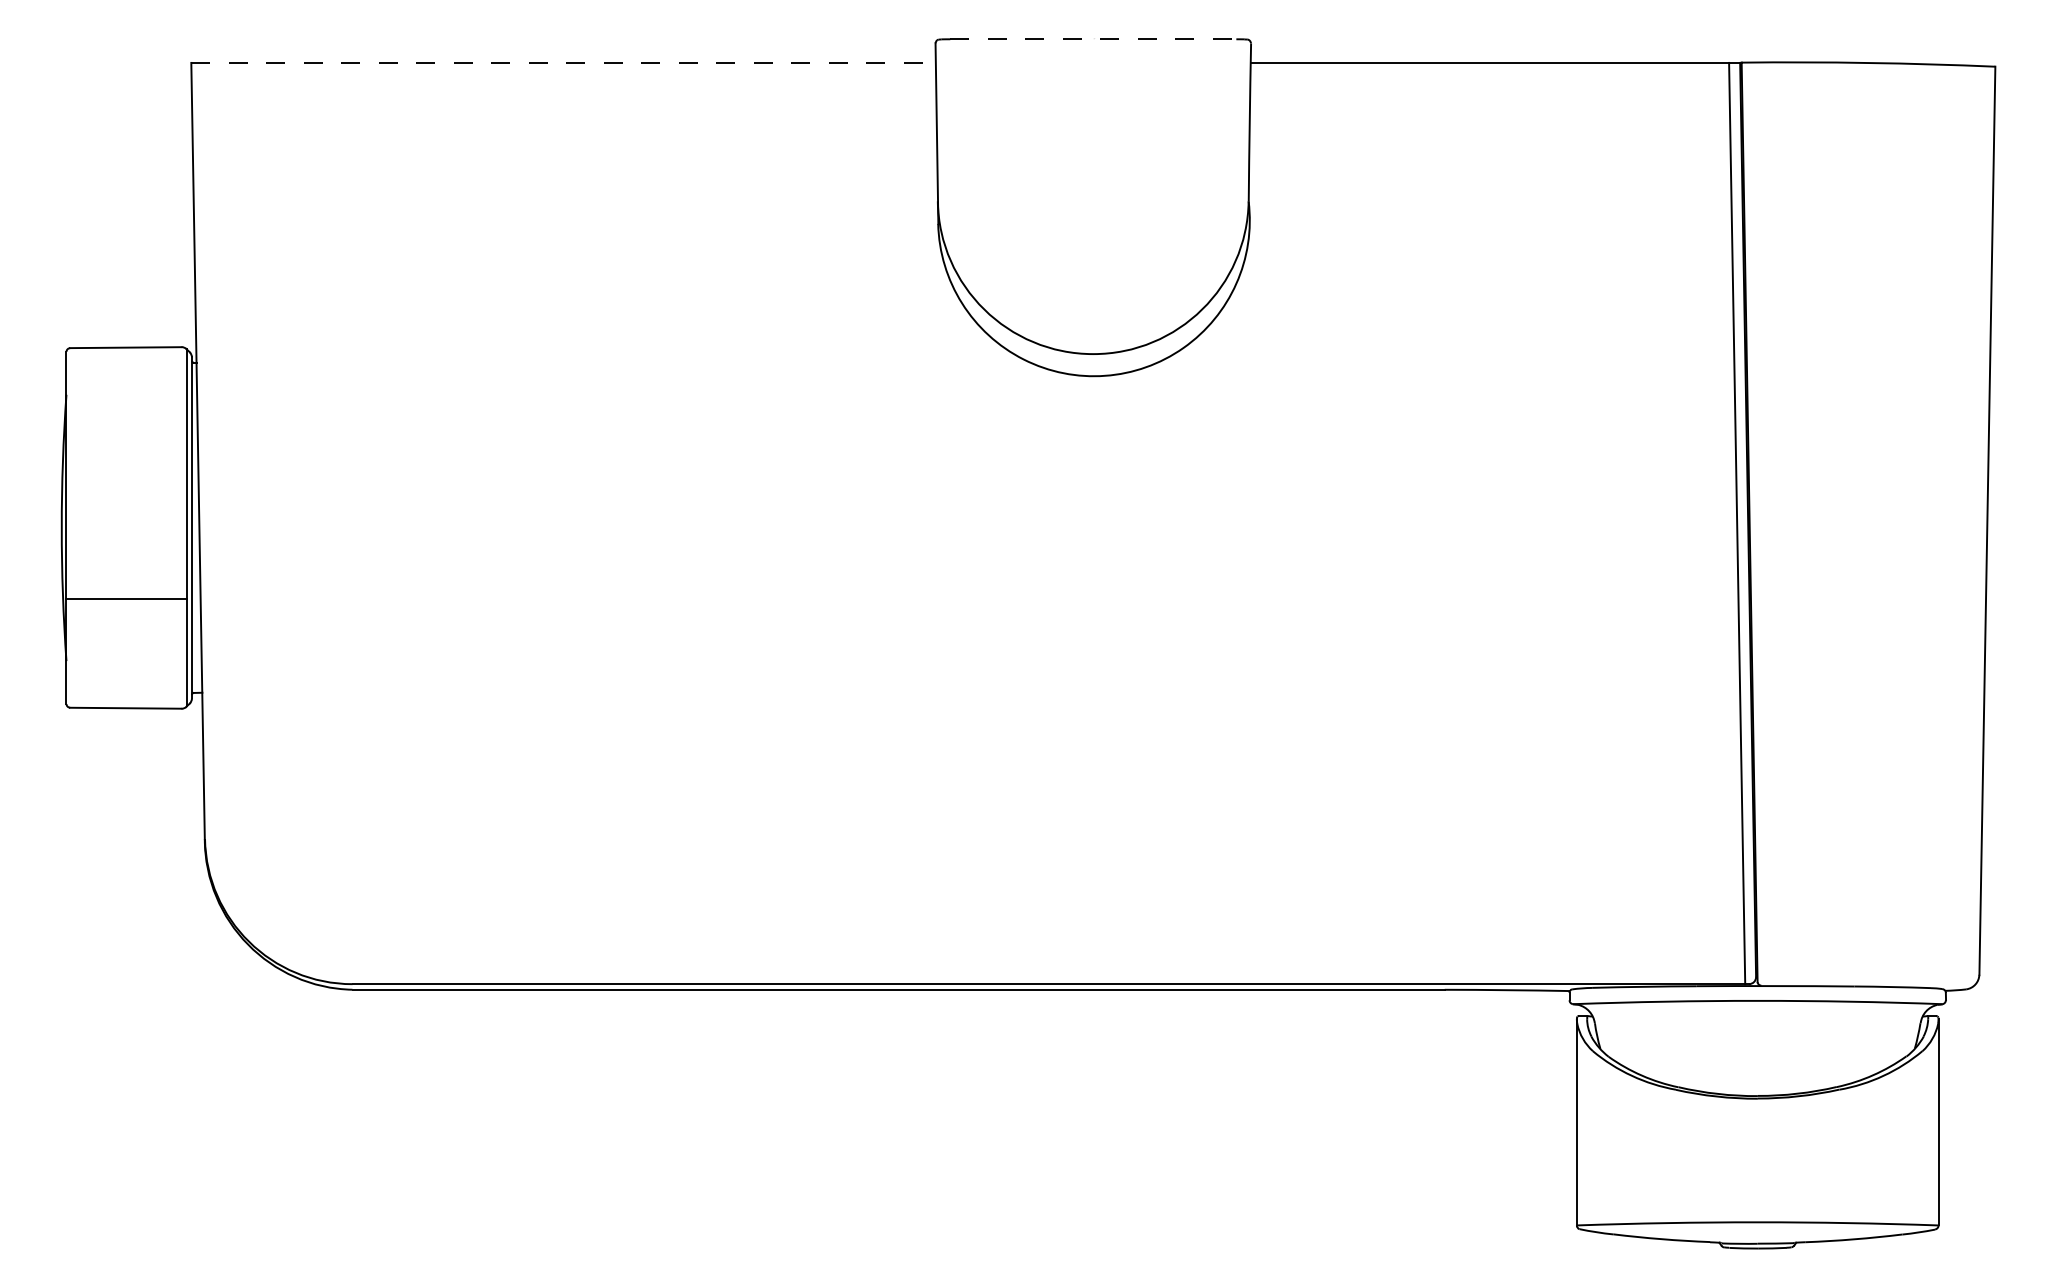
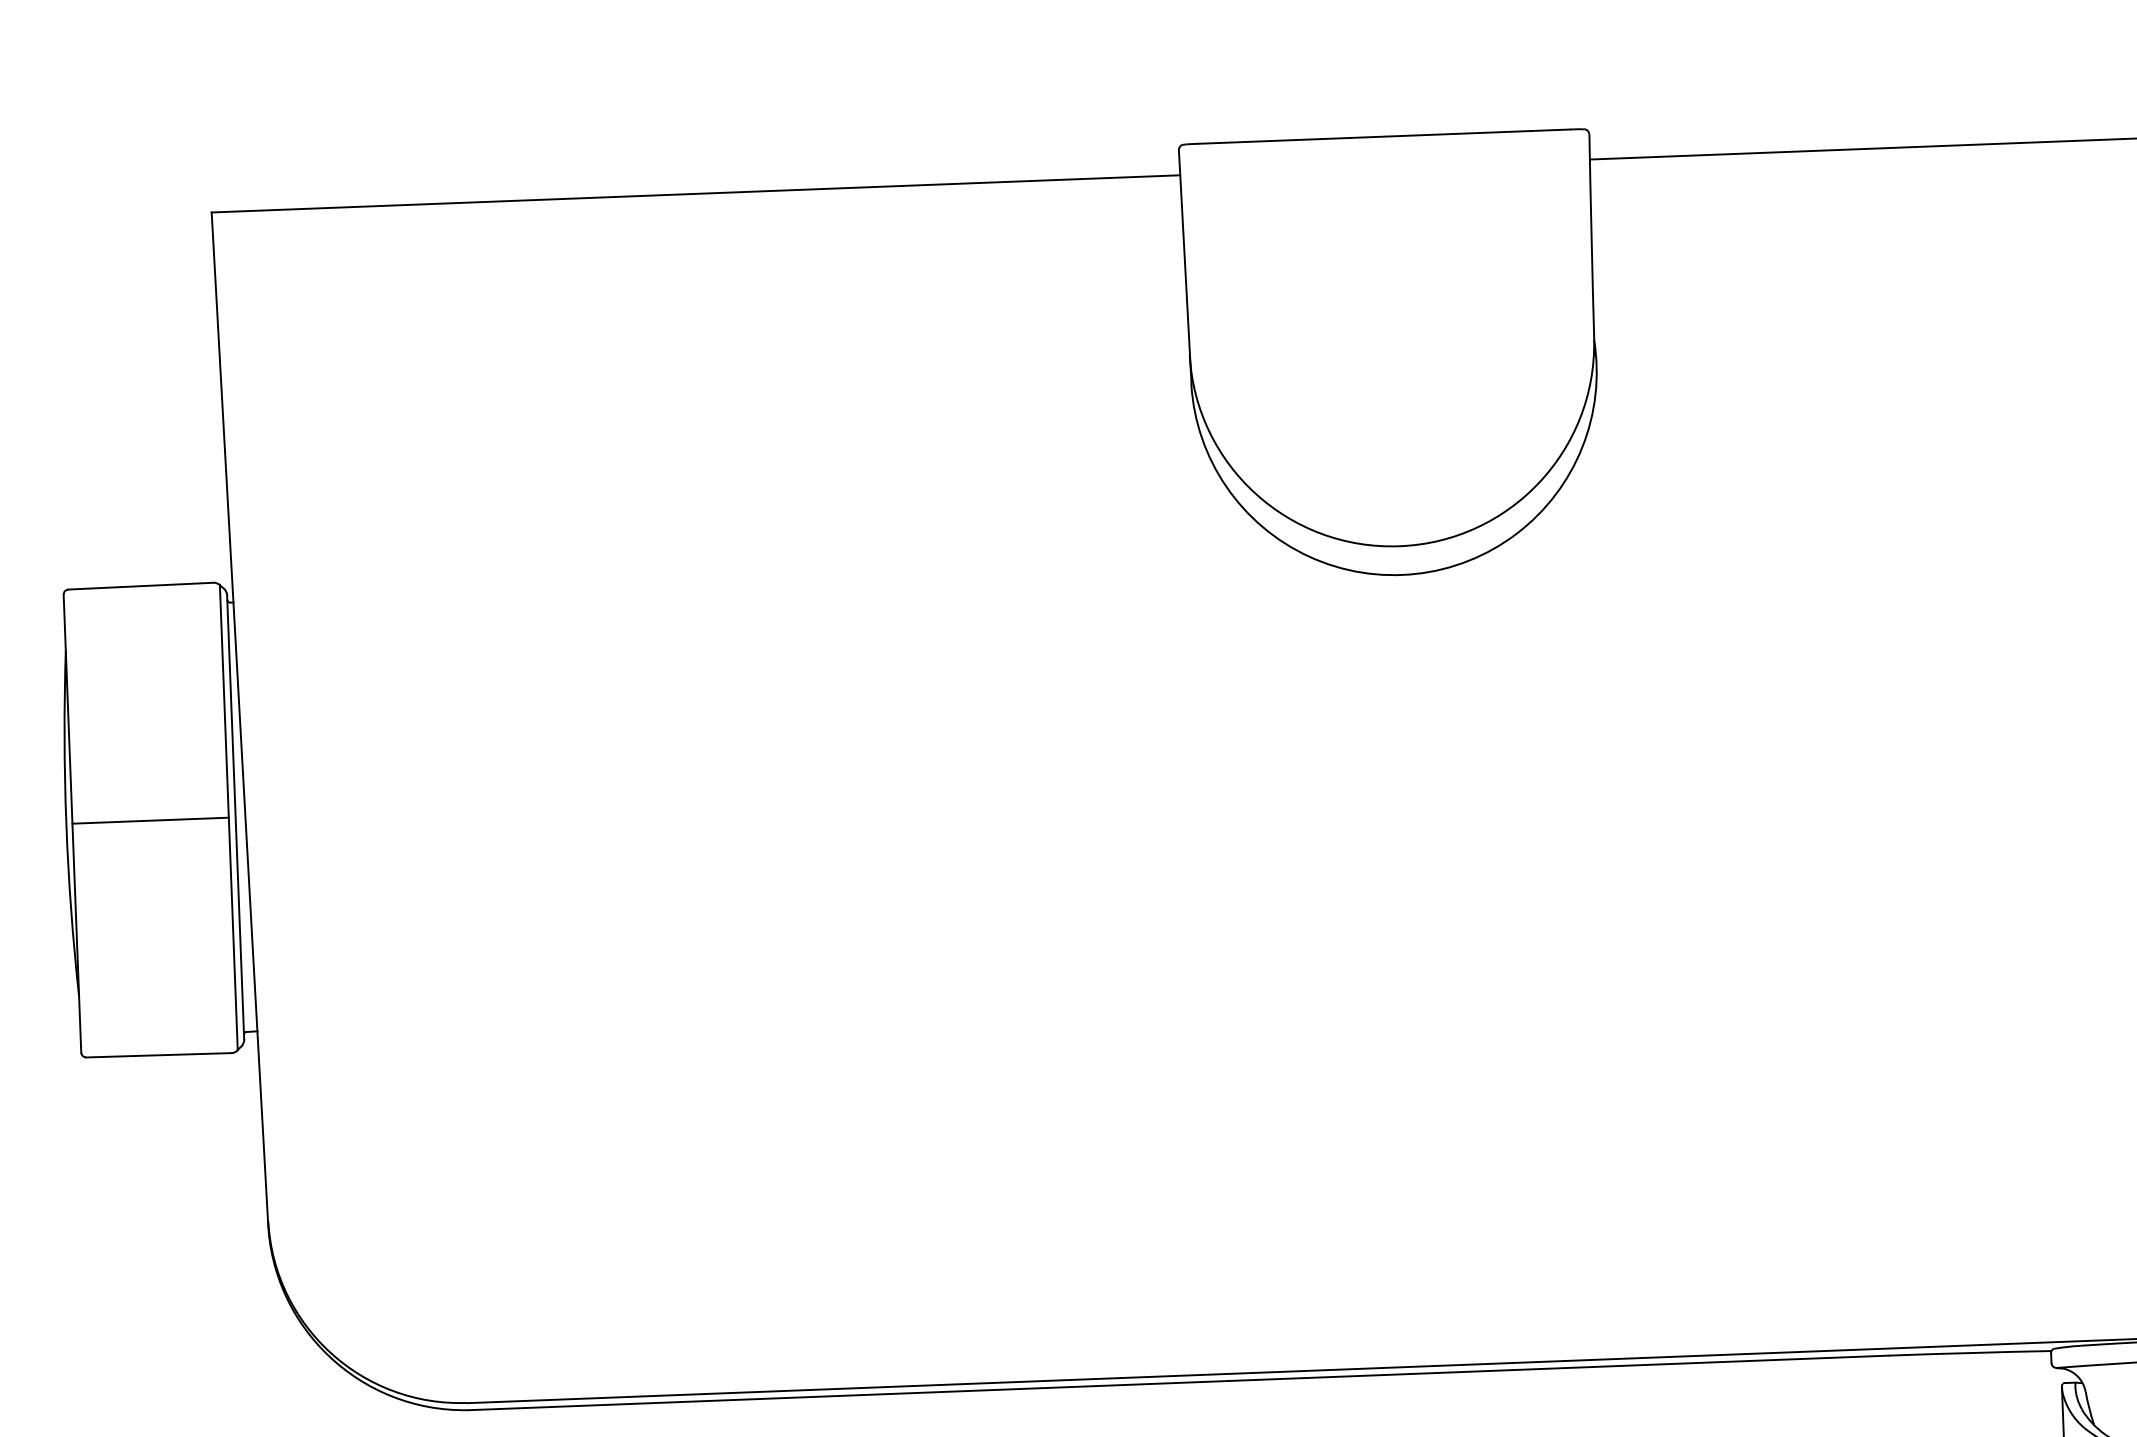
line: (1093, 39) -> (1384, 136), dashed -> solid
line: (563, 62) -> (695, 193), dashed -> solid
line: (126, 598) -> (150, 820), moved

